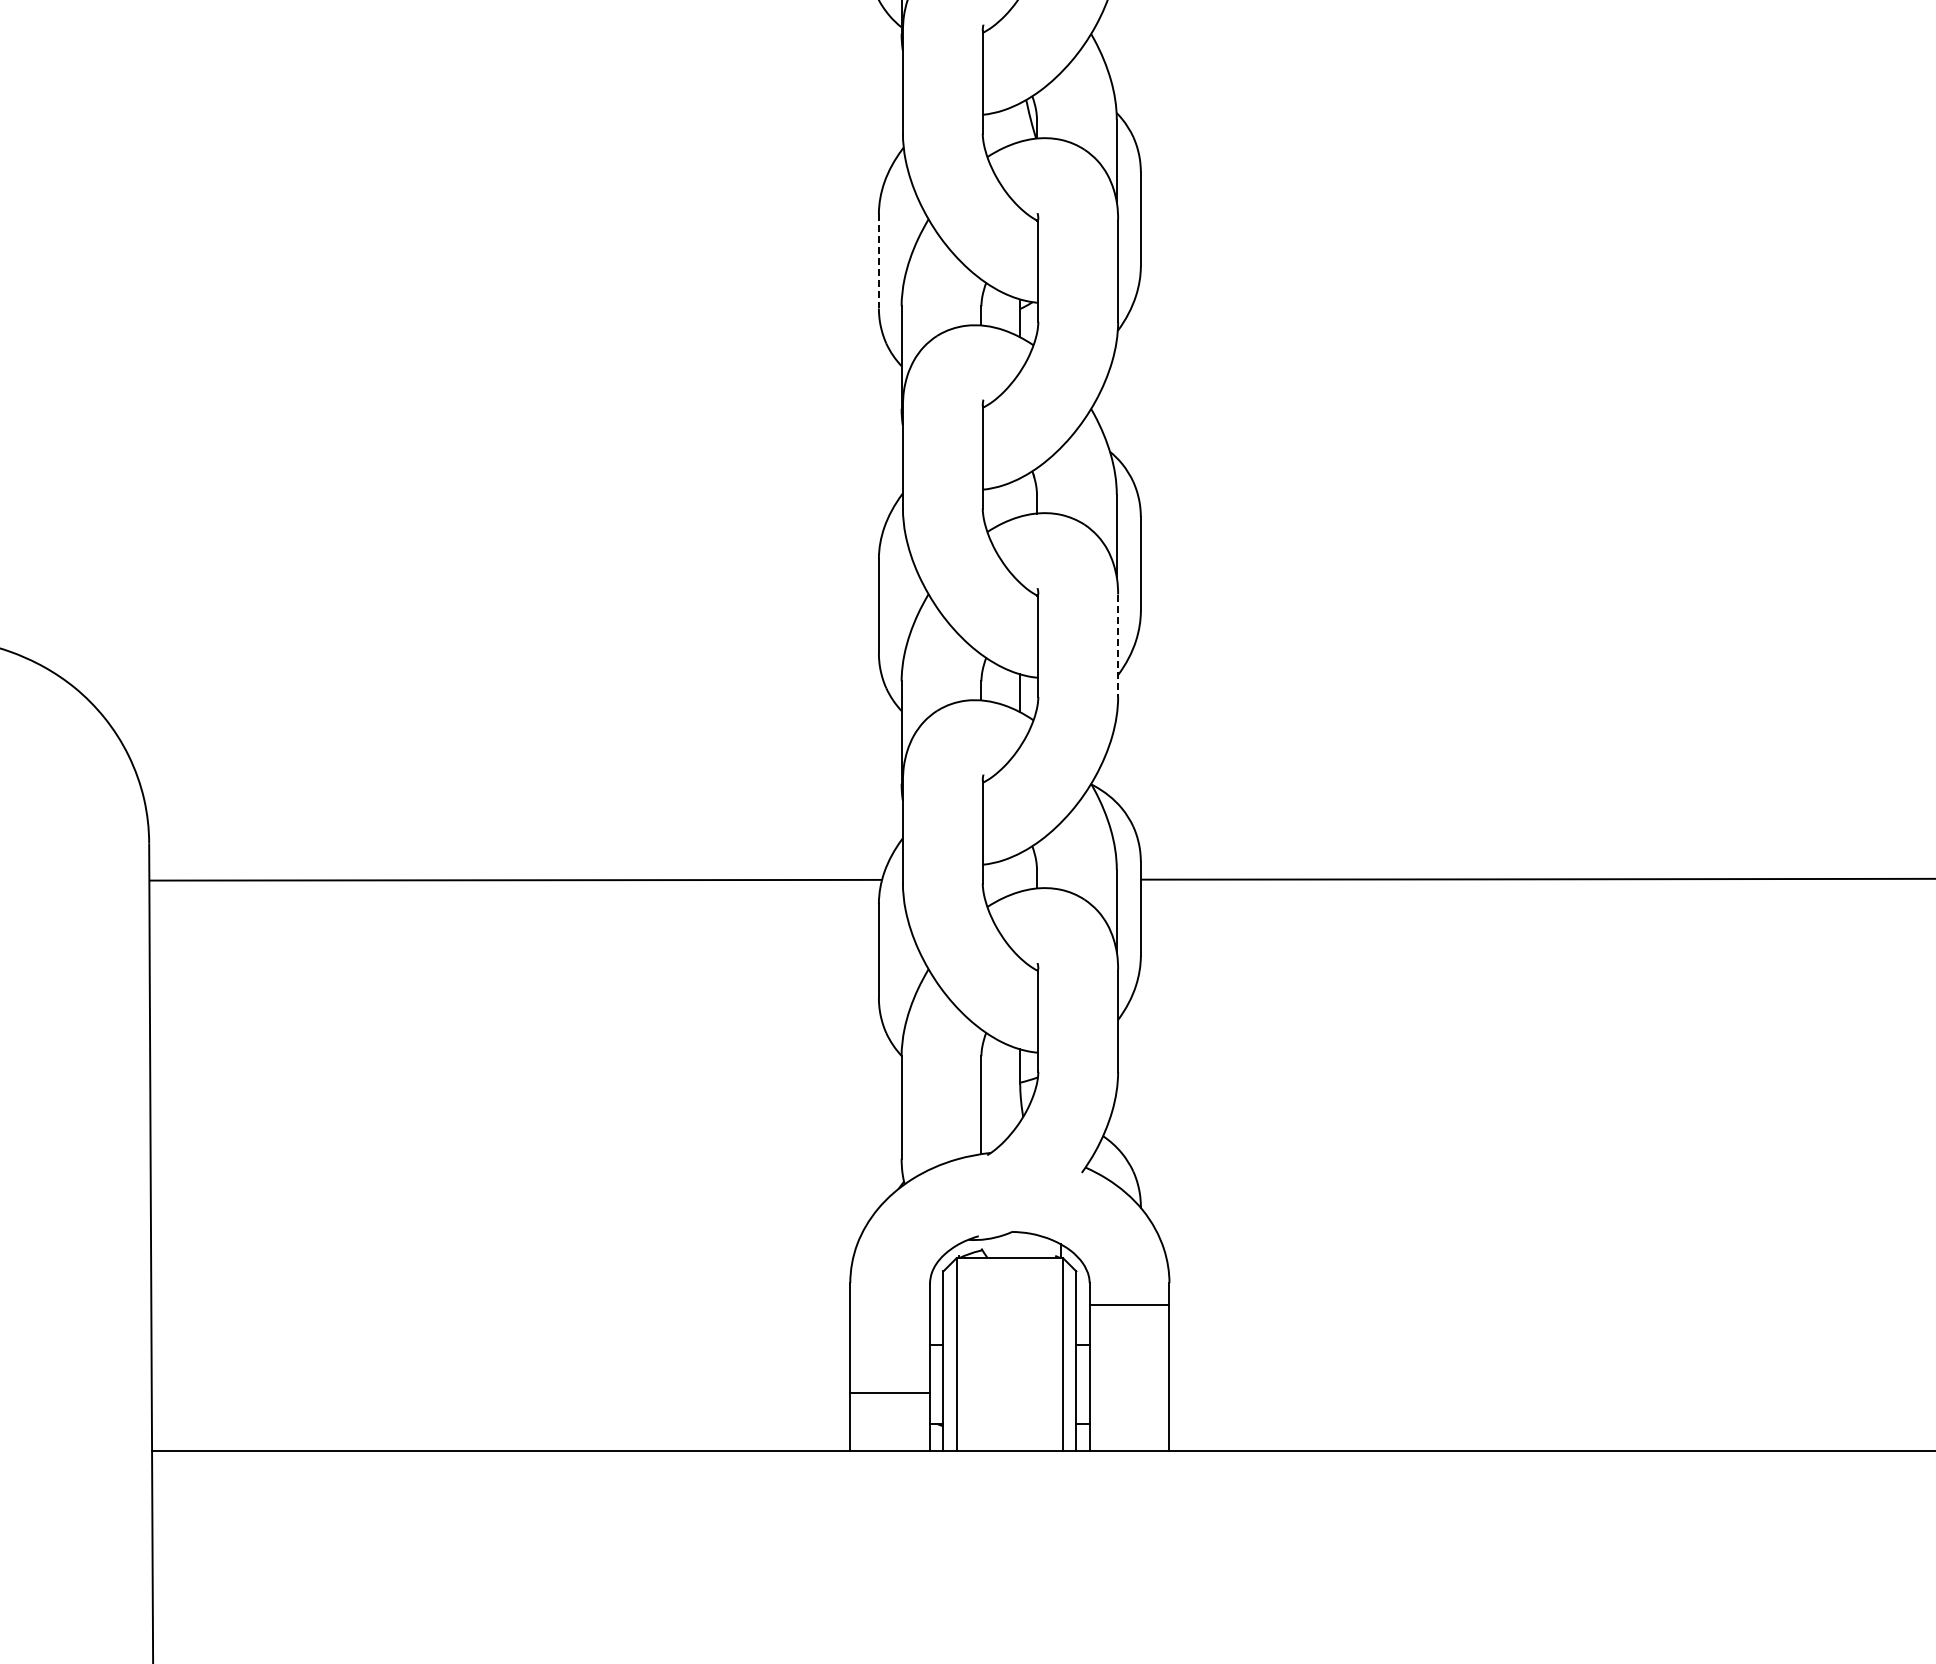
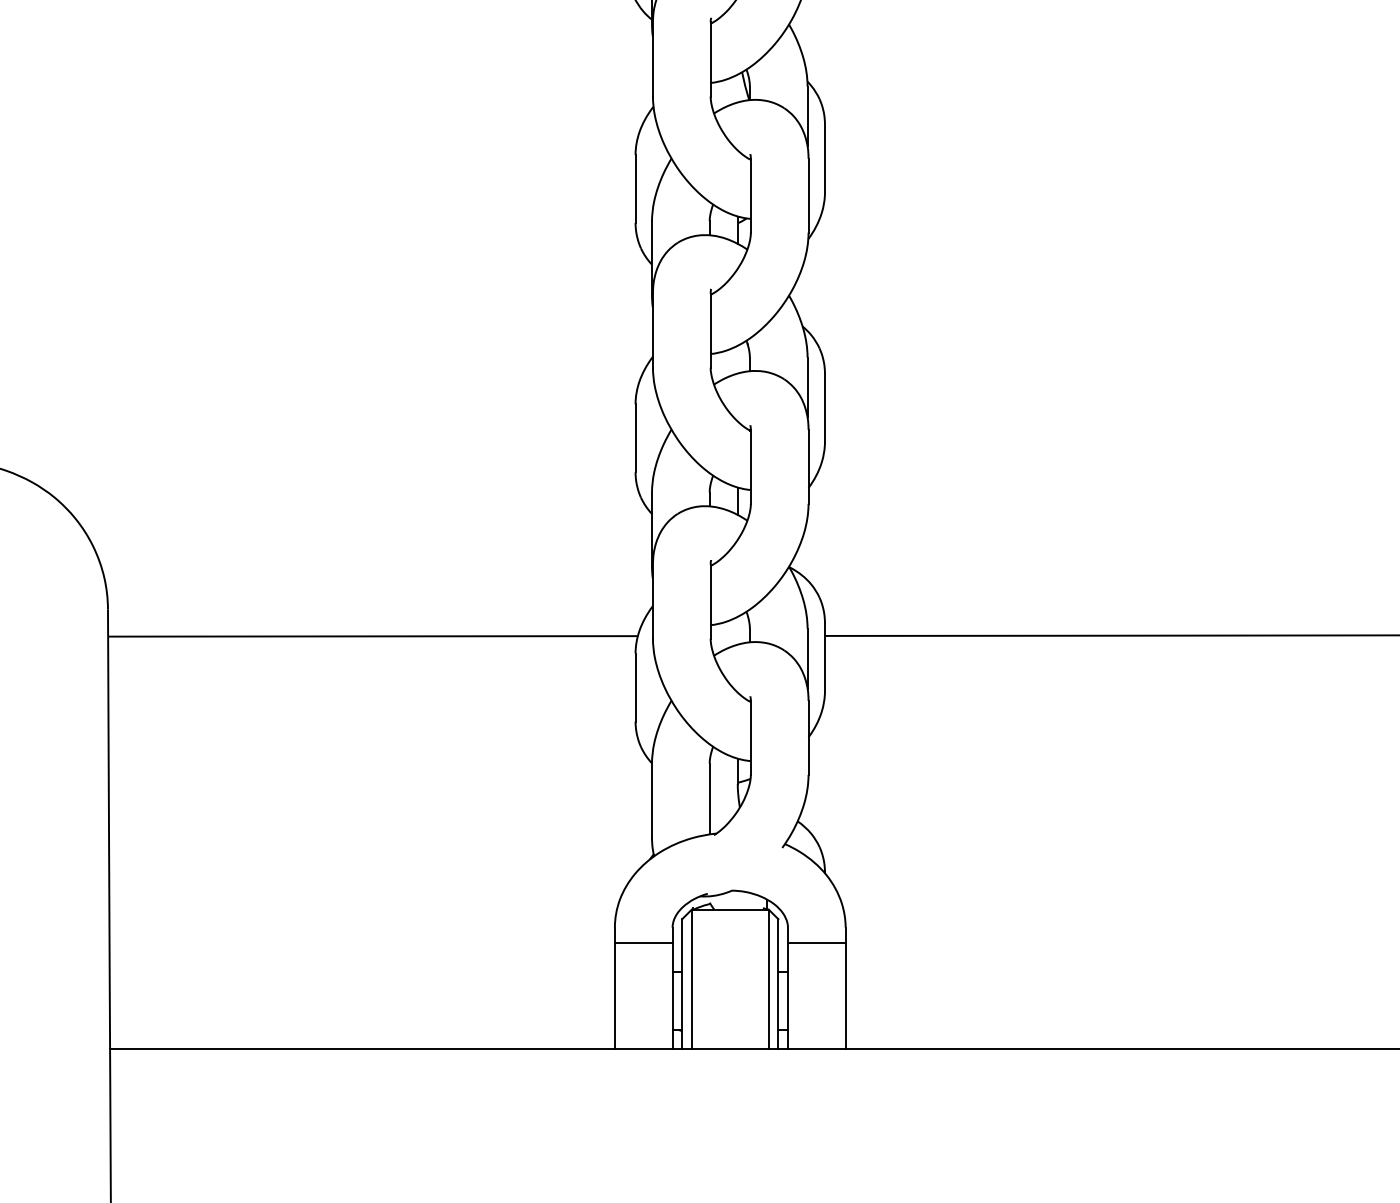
line: (878, 261) -> (635, 189), dashed -> solid
line: (1118, 646) -> (808, 467), dashed -> solid
line: (890, 1392) -> (643, 943), moved

